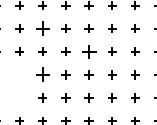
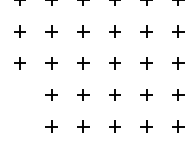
part: (42, 28) -> (51, 31), size x0.62
part: (88, 51) -> (114, 62), size x0.62
part: (42, 74) -> (51, 94), size x0.62

